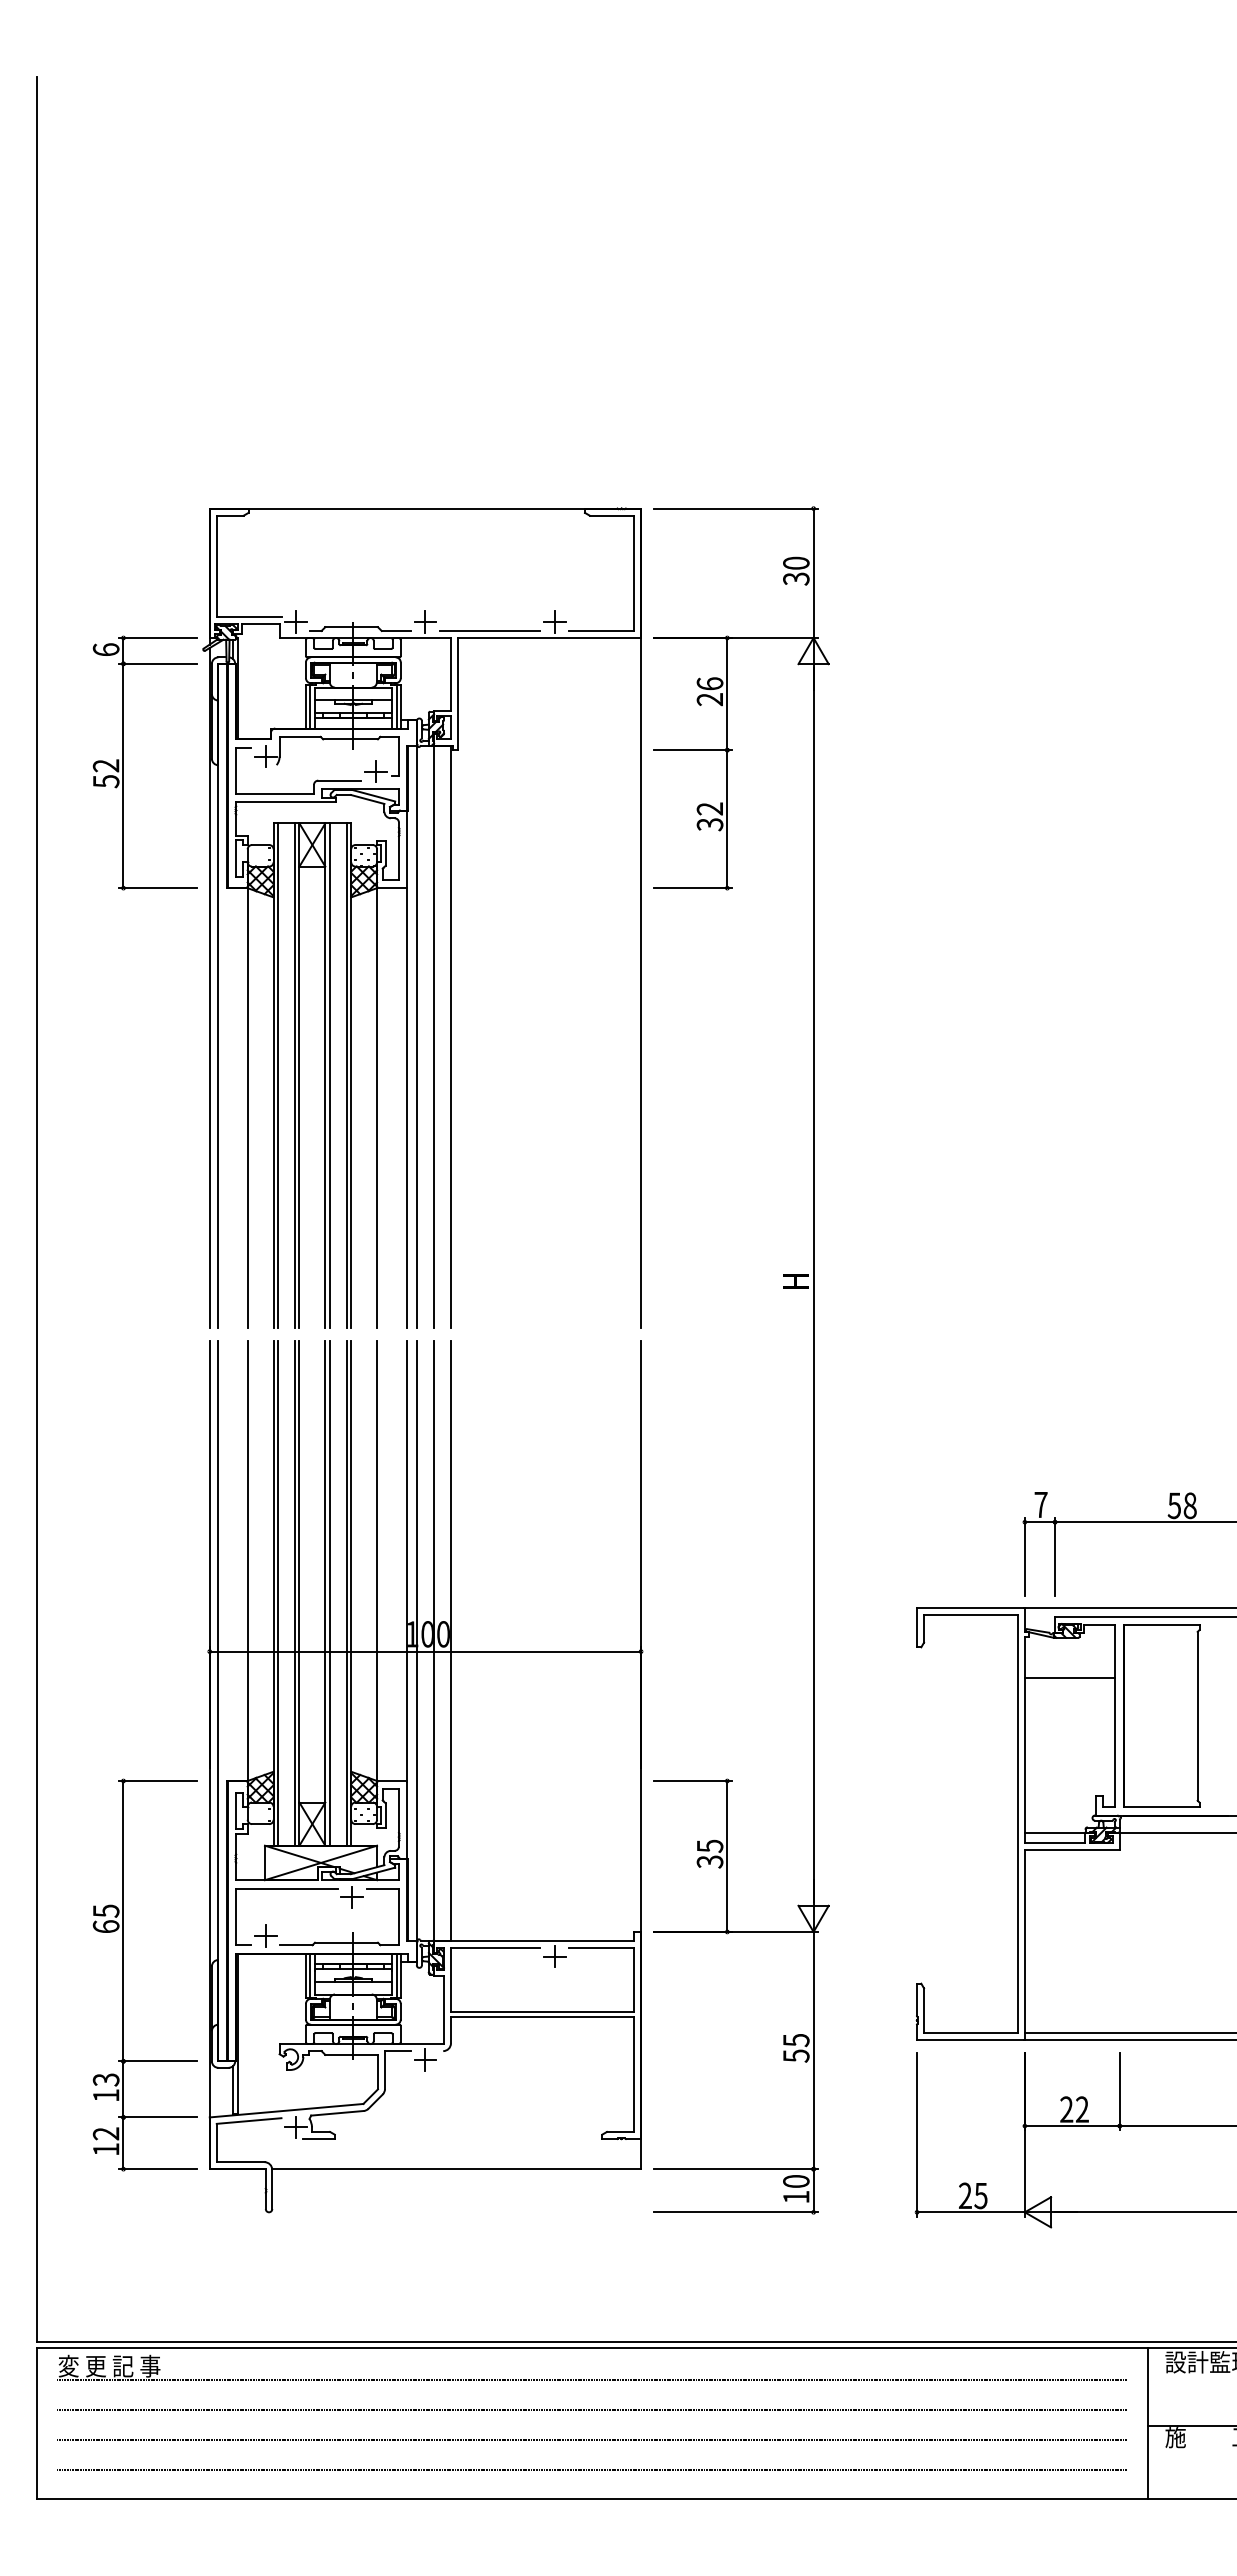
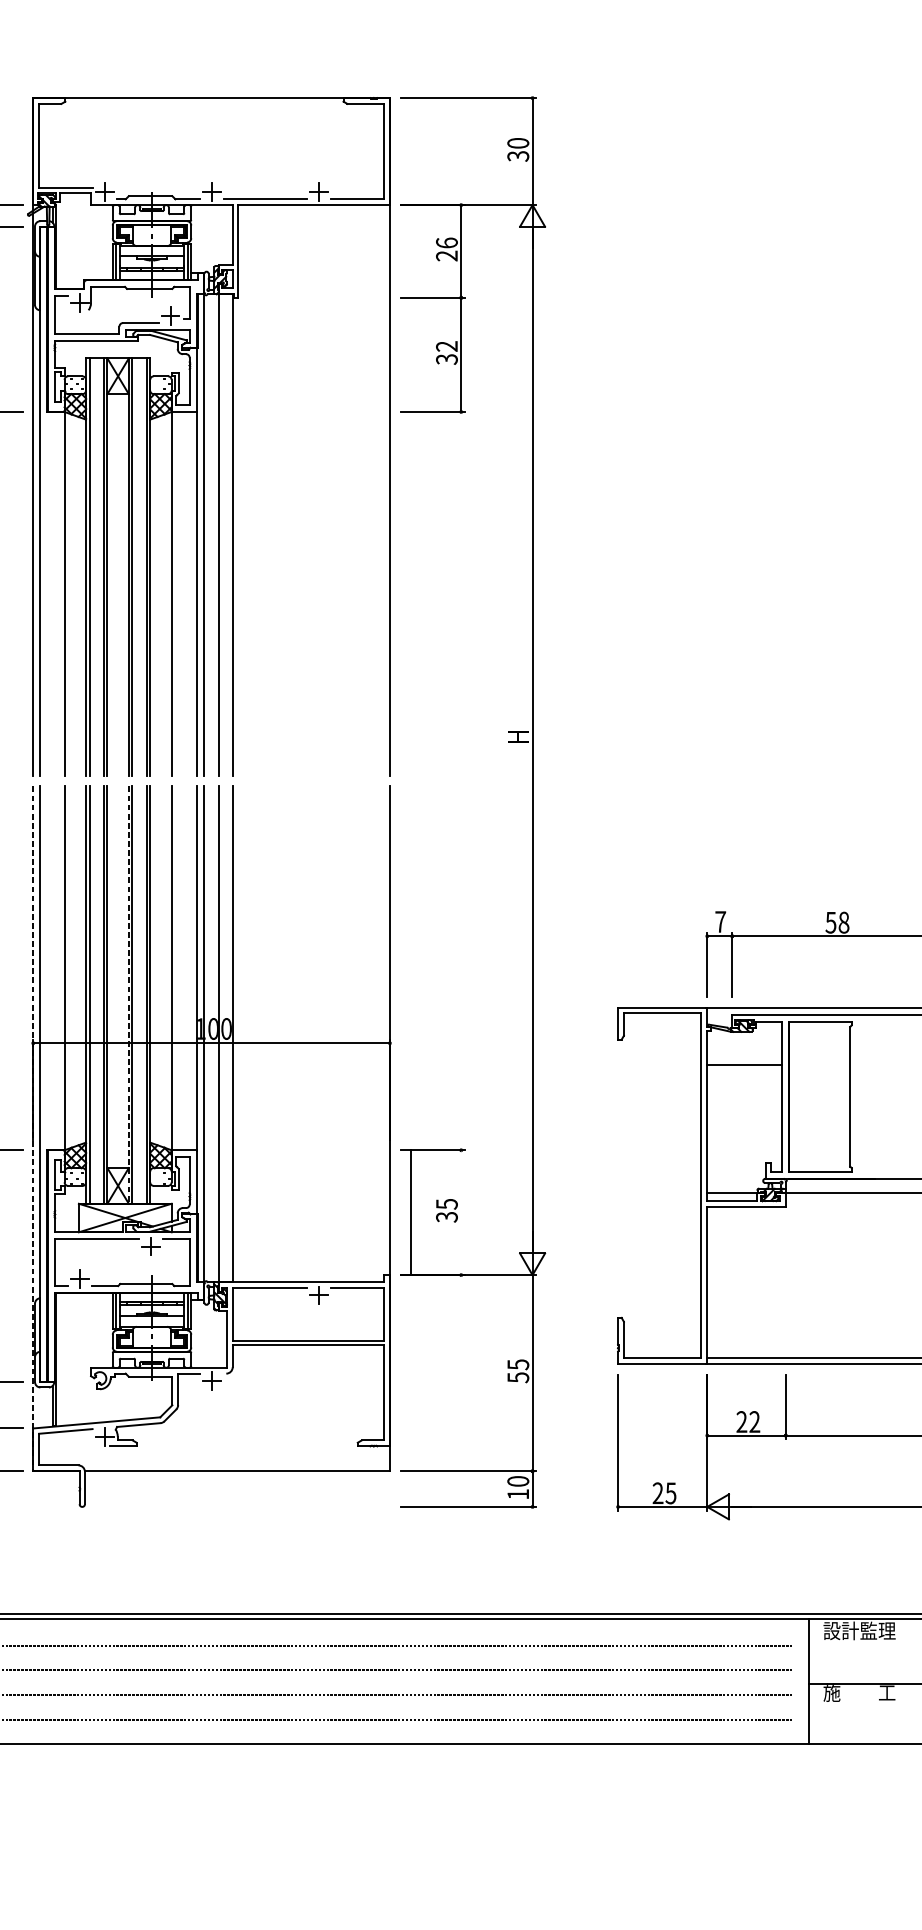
line: (325, 1593) -> (128, 995), solid -> dashed
line: (209, 1755) -> (33, 1129), solid -> dashed
line: (727, 1856) -> (410, 1212), moved

